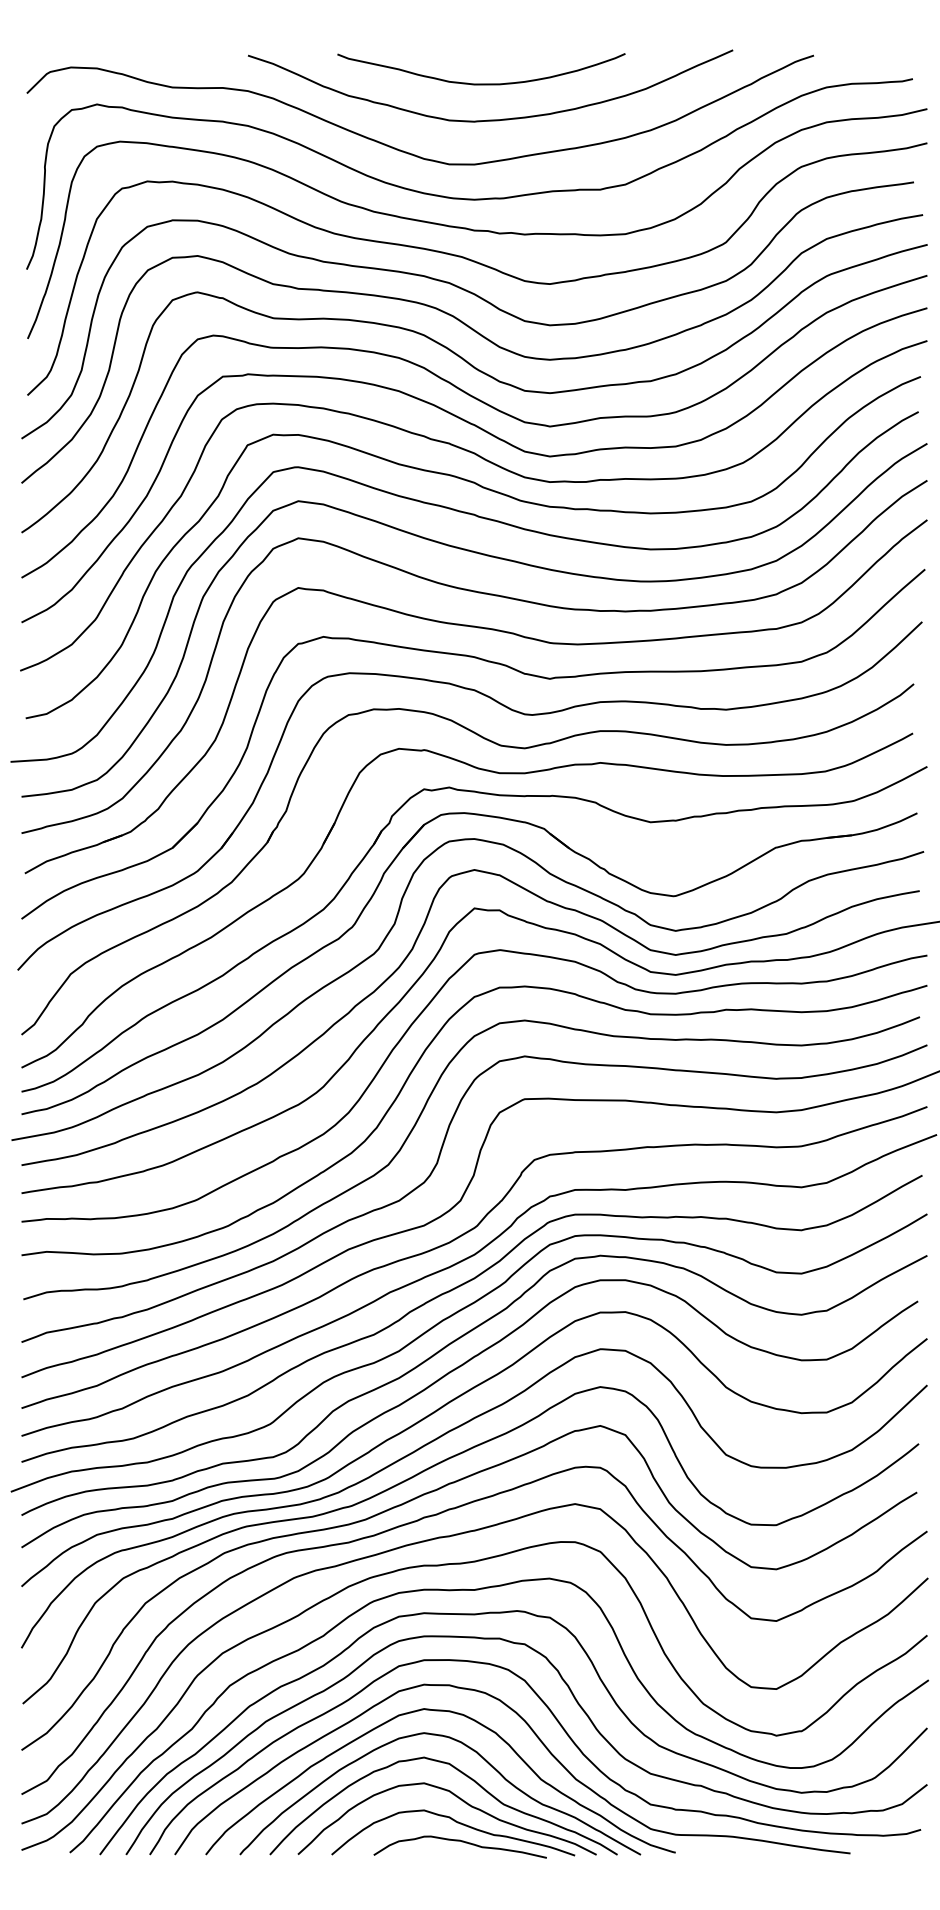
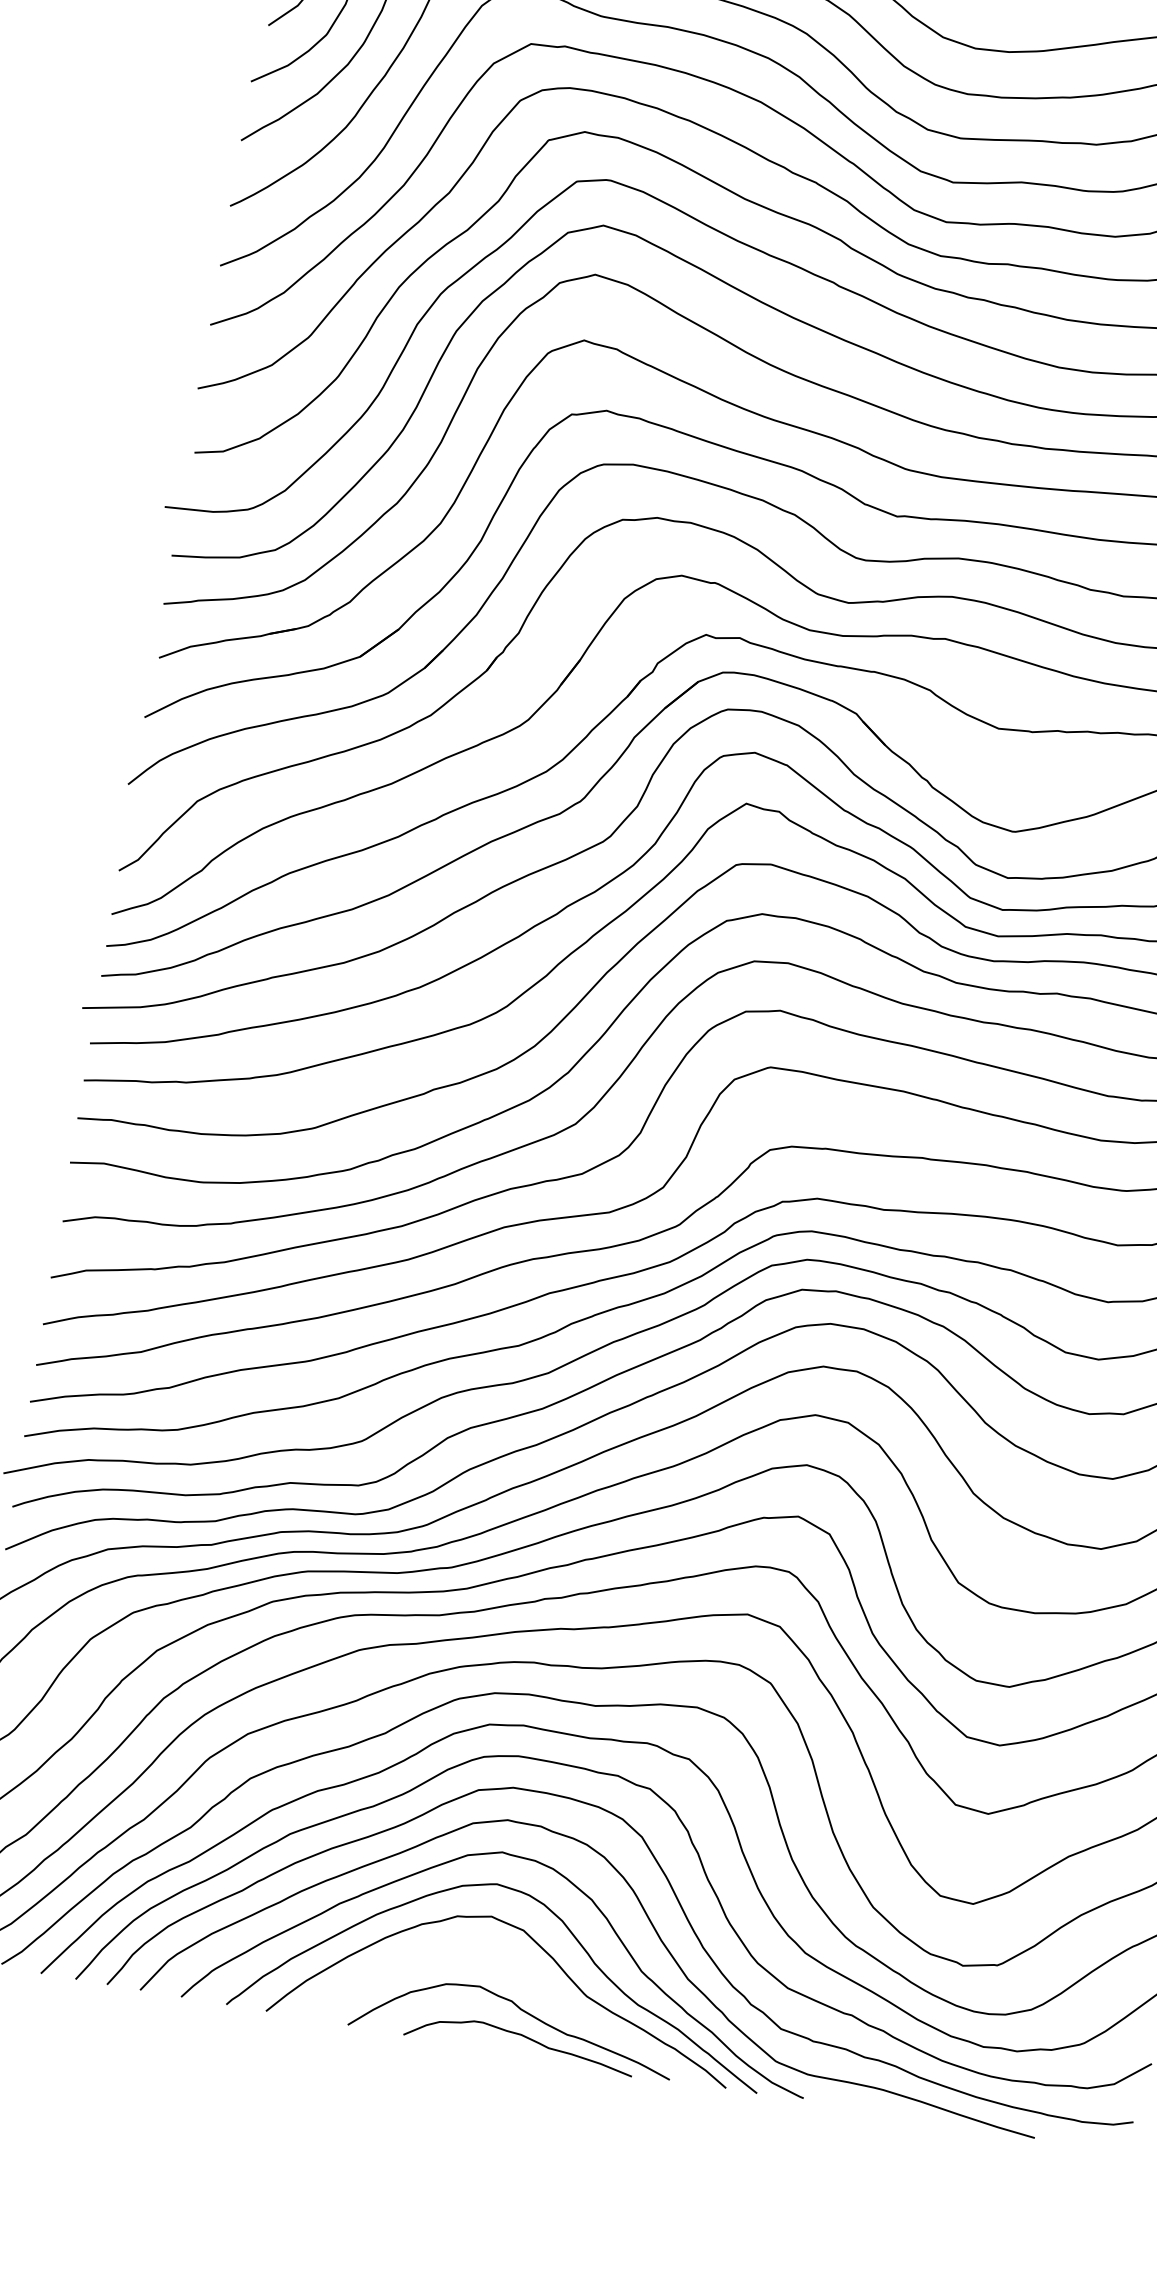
curve: (459, 1799) -> (529, 1979), removed

